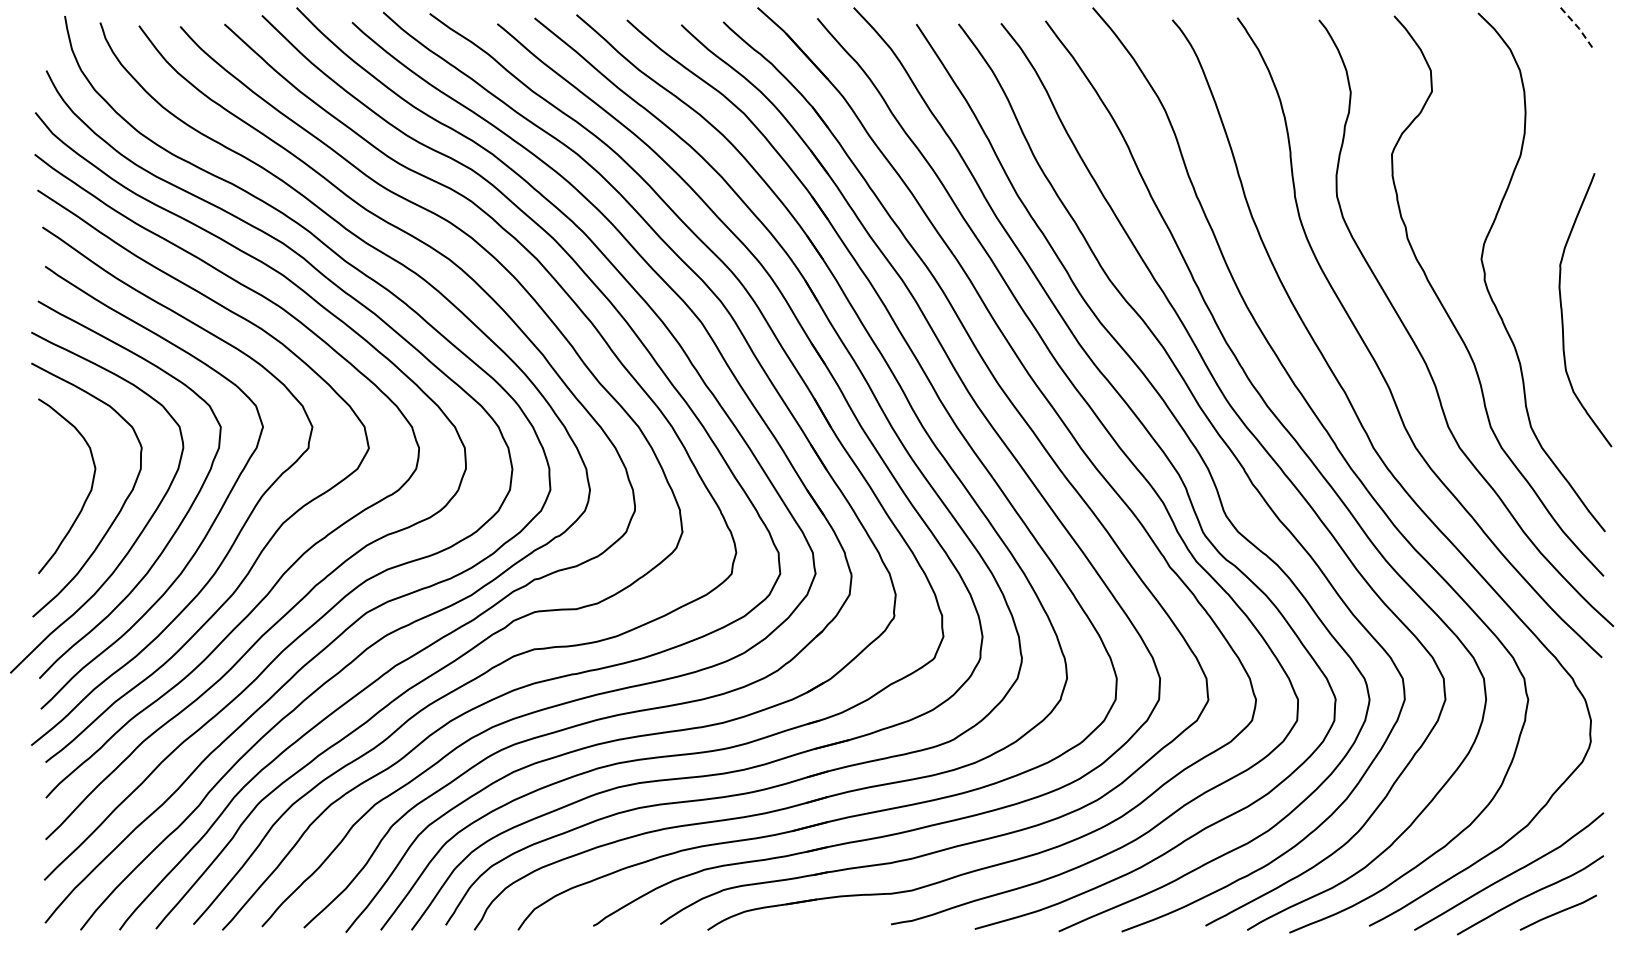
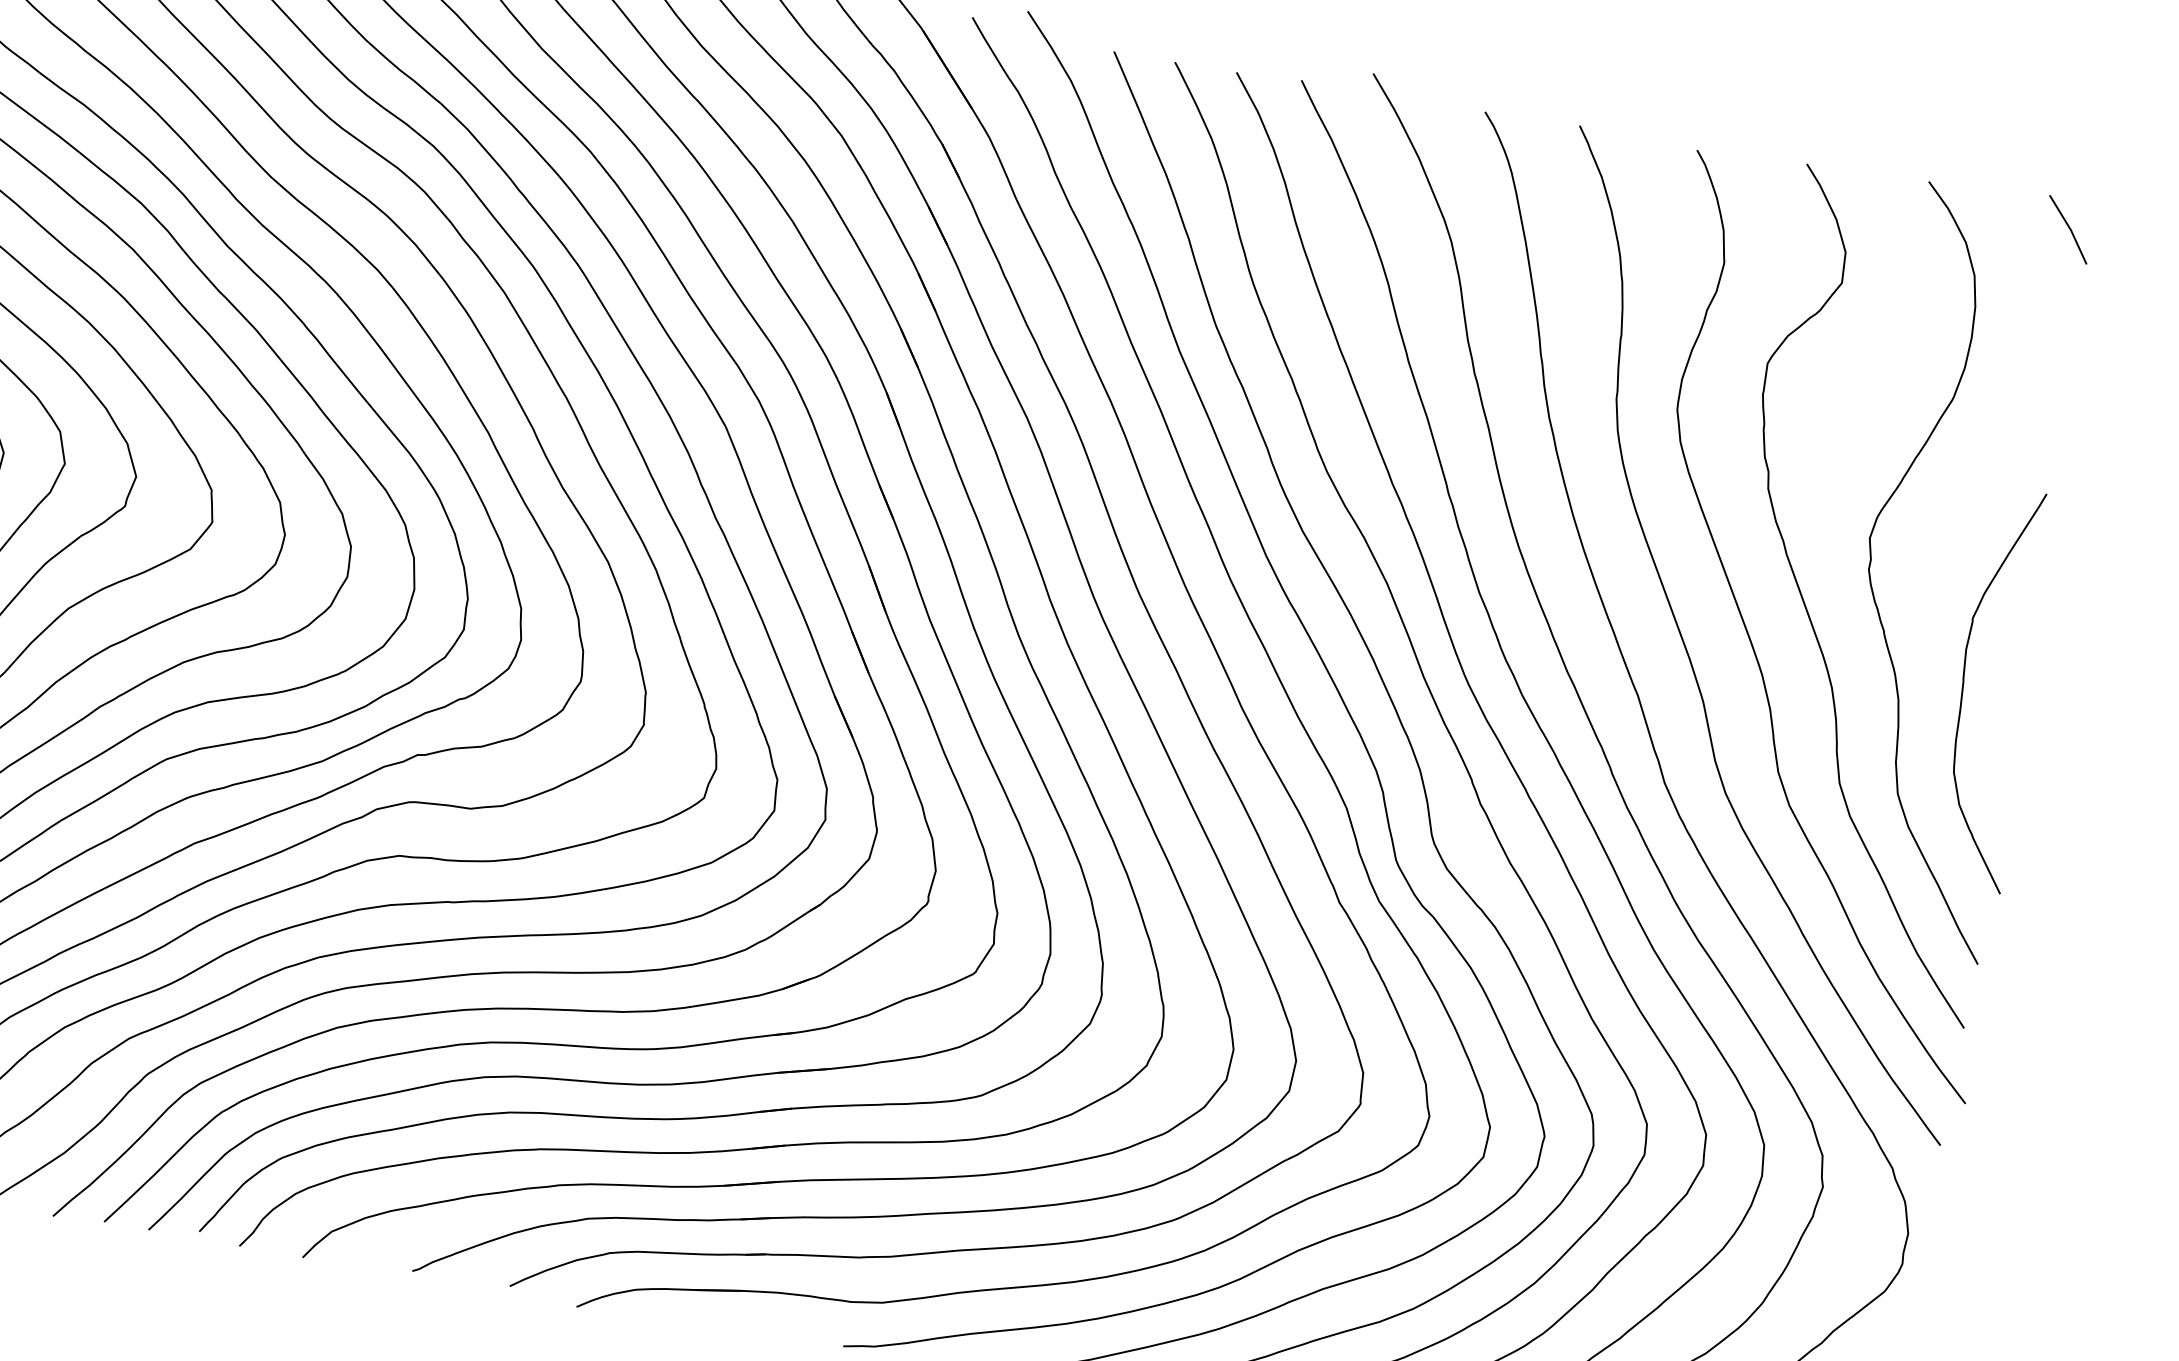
line: (1579, 28) -> (2071, 230), dashed -> solid
curve: (1562, 310) -> (1964, 684), moved

